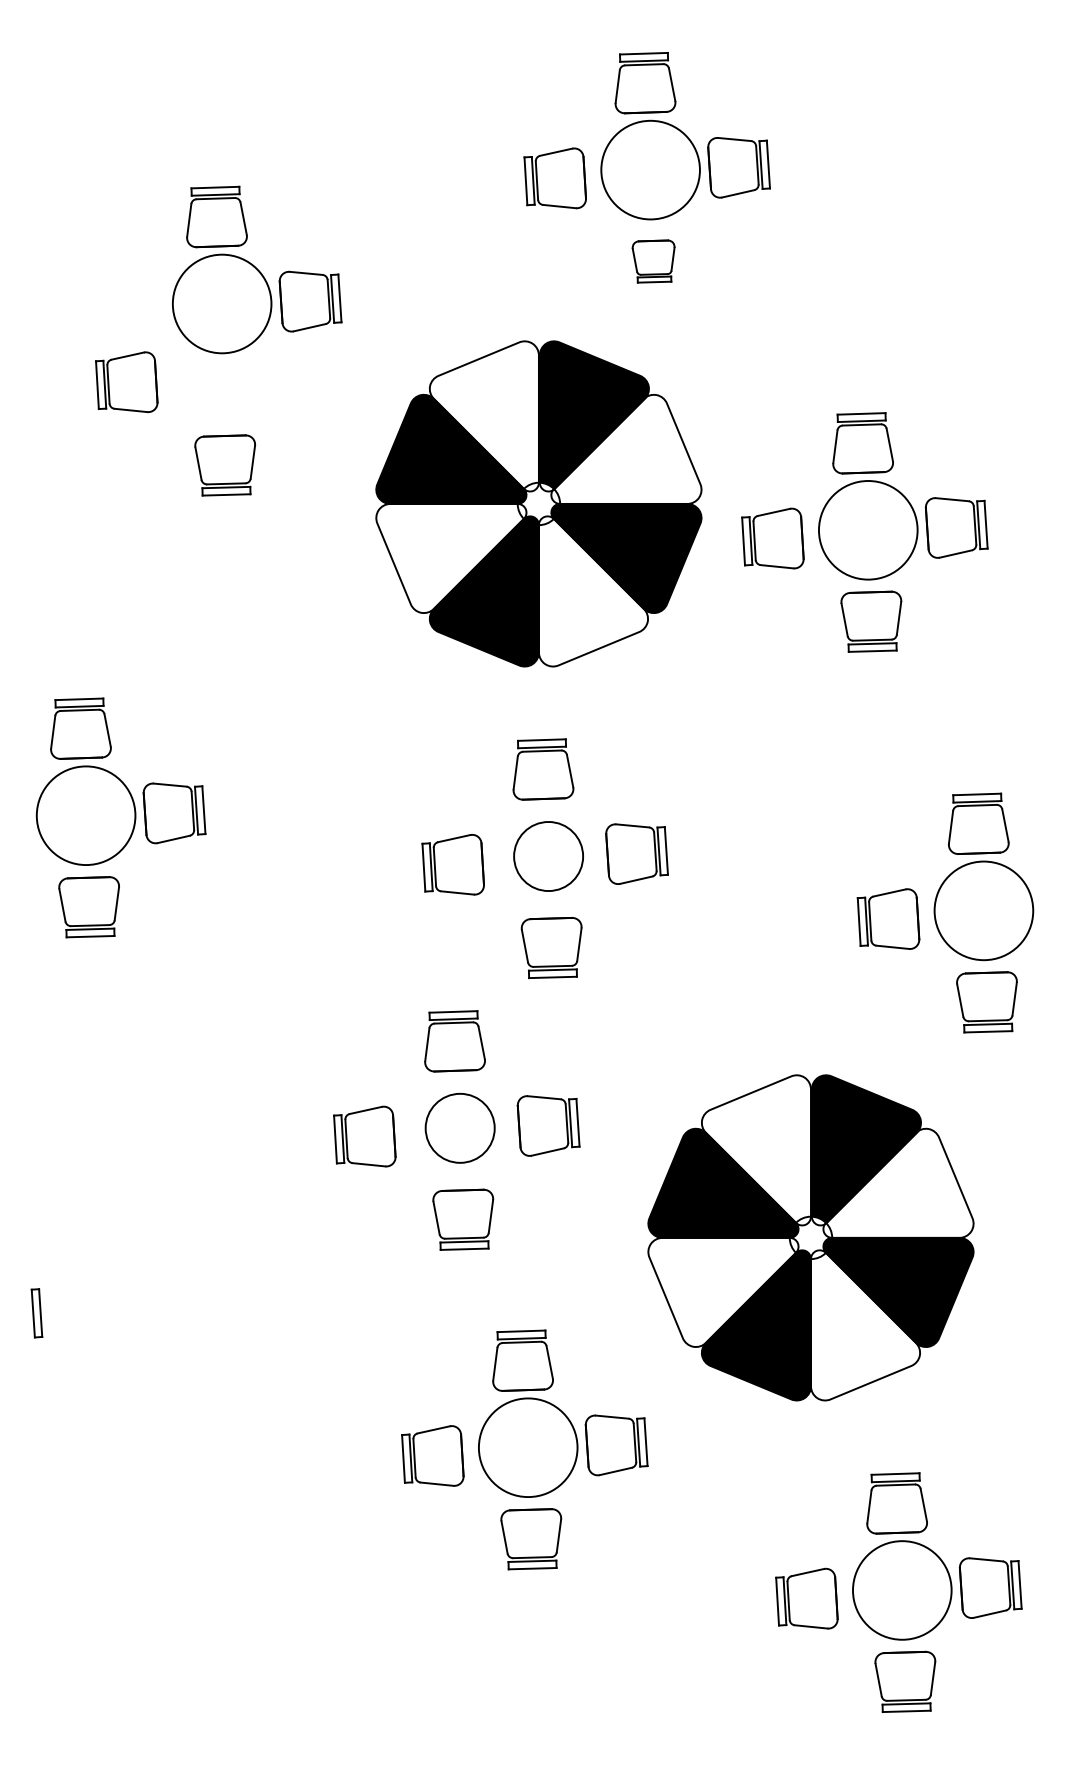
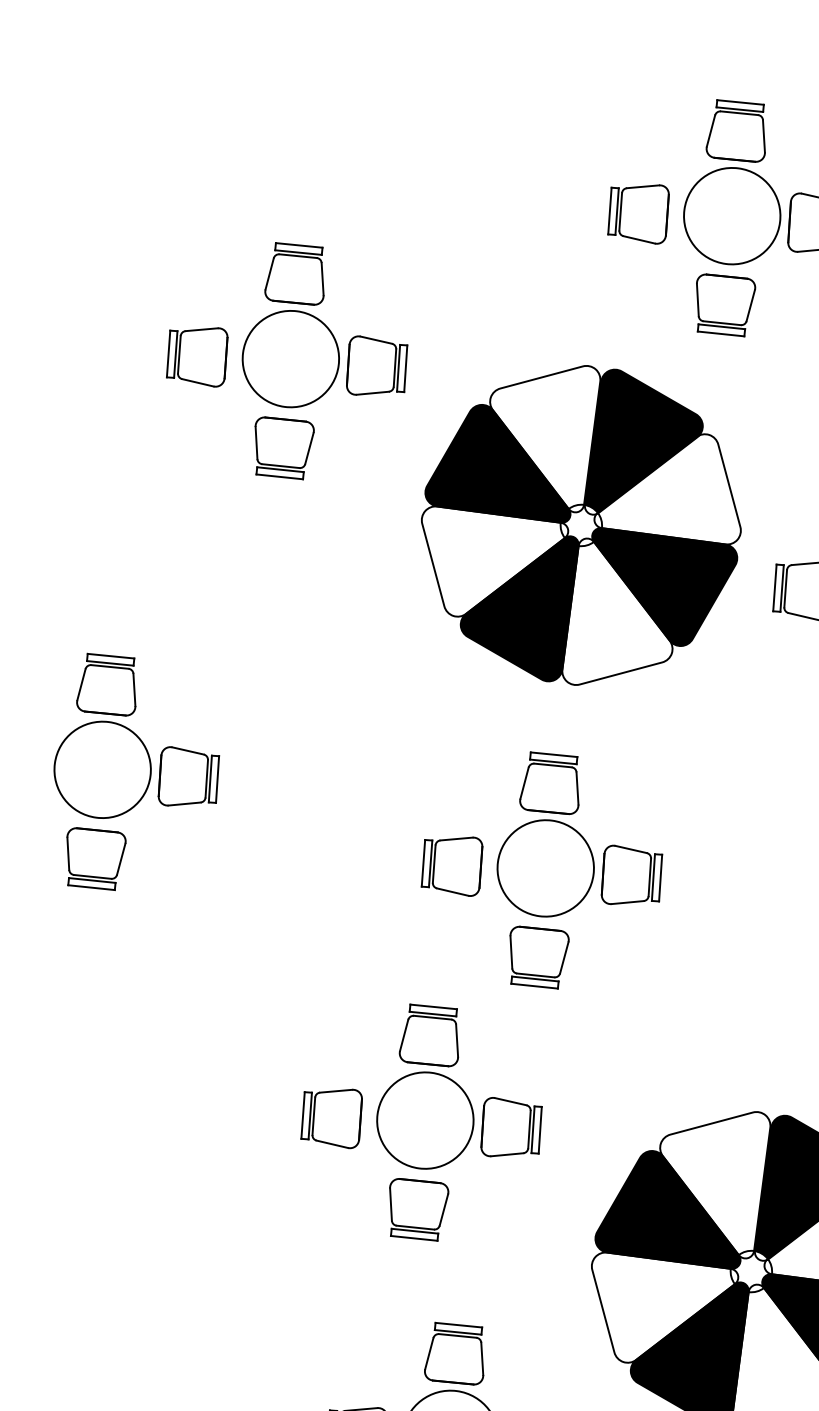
part: (653, 261) -> (723, 305), size x1.43
part: (257, 269) -> (329, 330), moved
circle: (548, 856) -> (545, 868), size x1.43
circle: (459, 1128) -> (424, 1120), size x1.43

